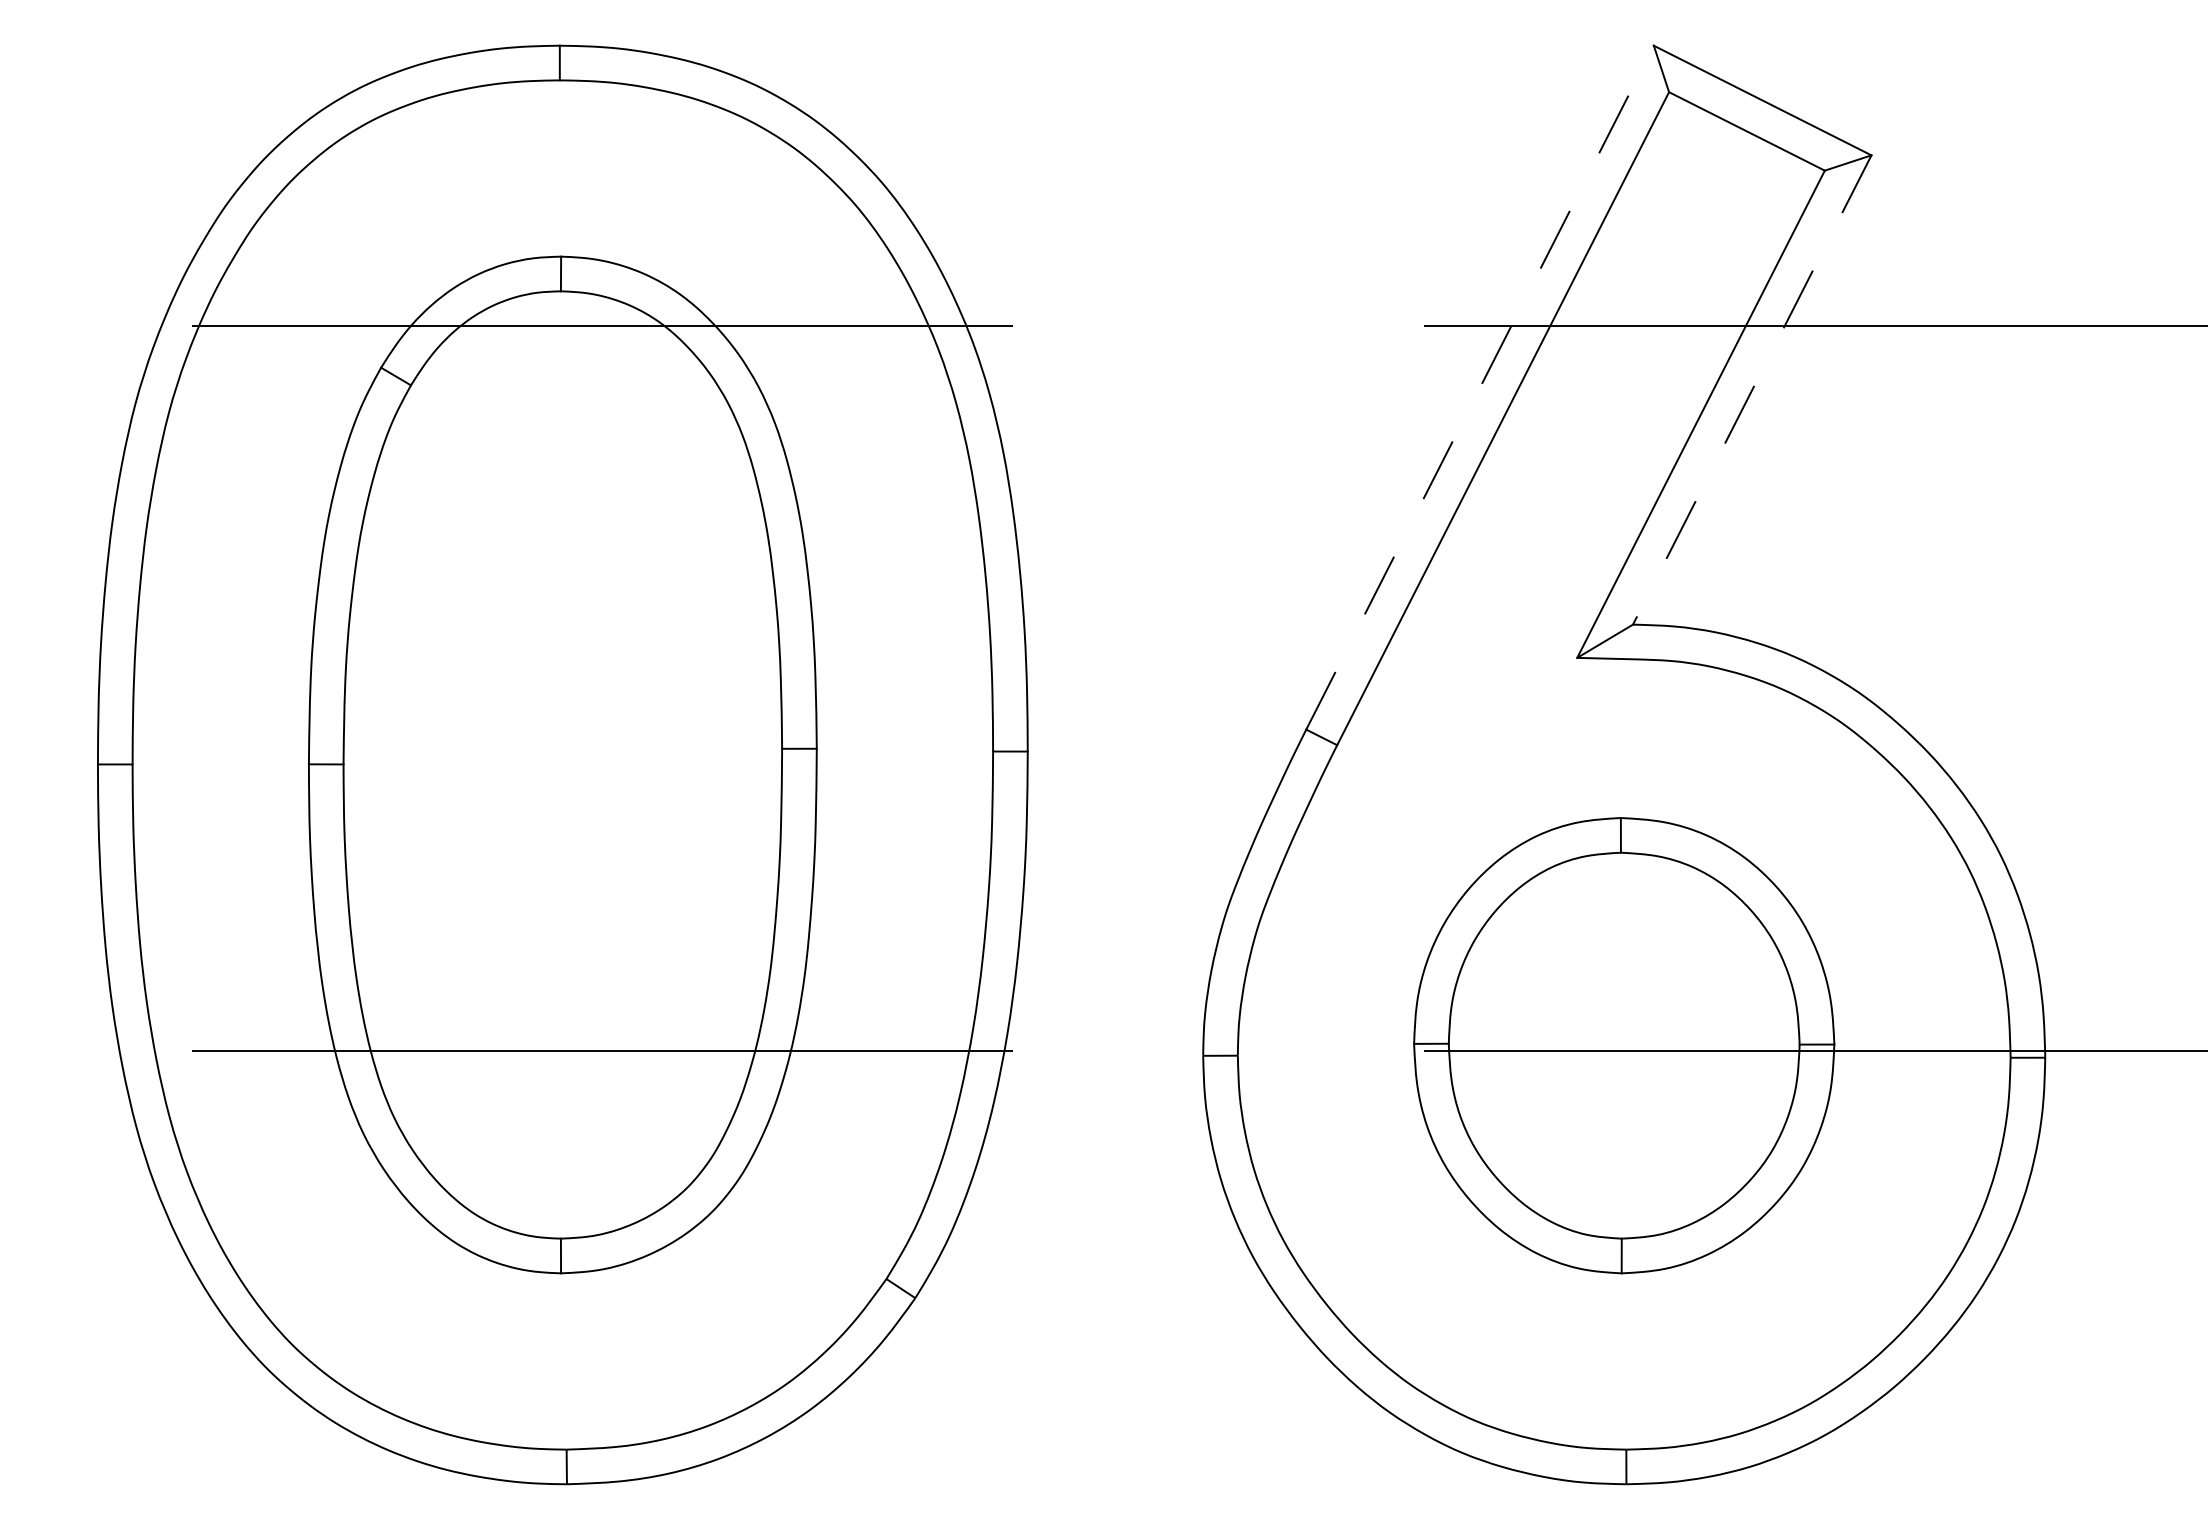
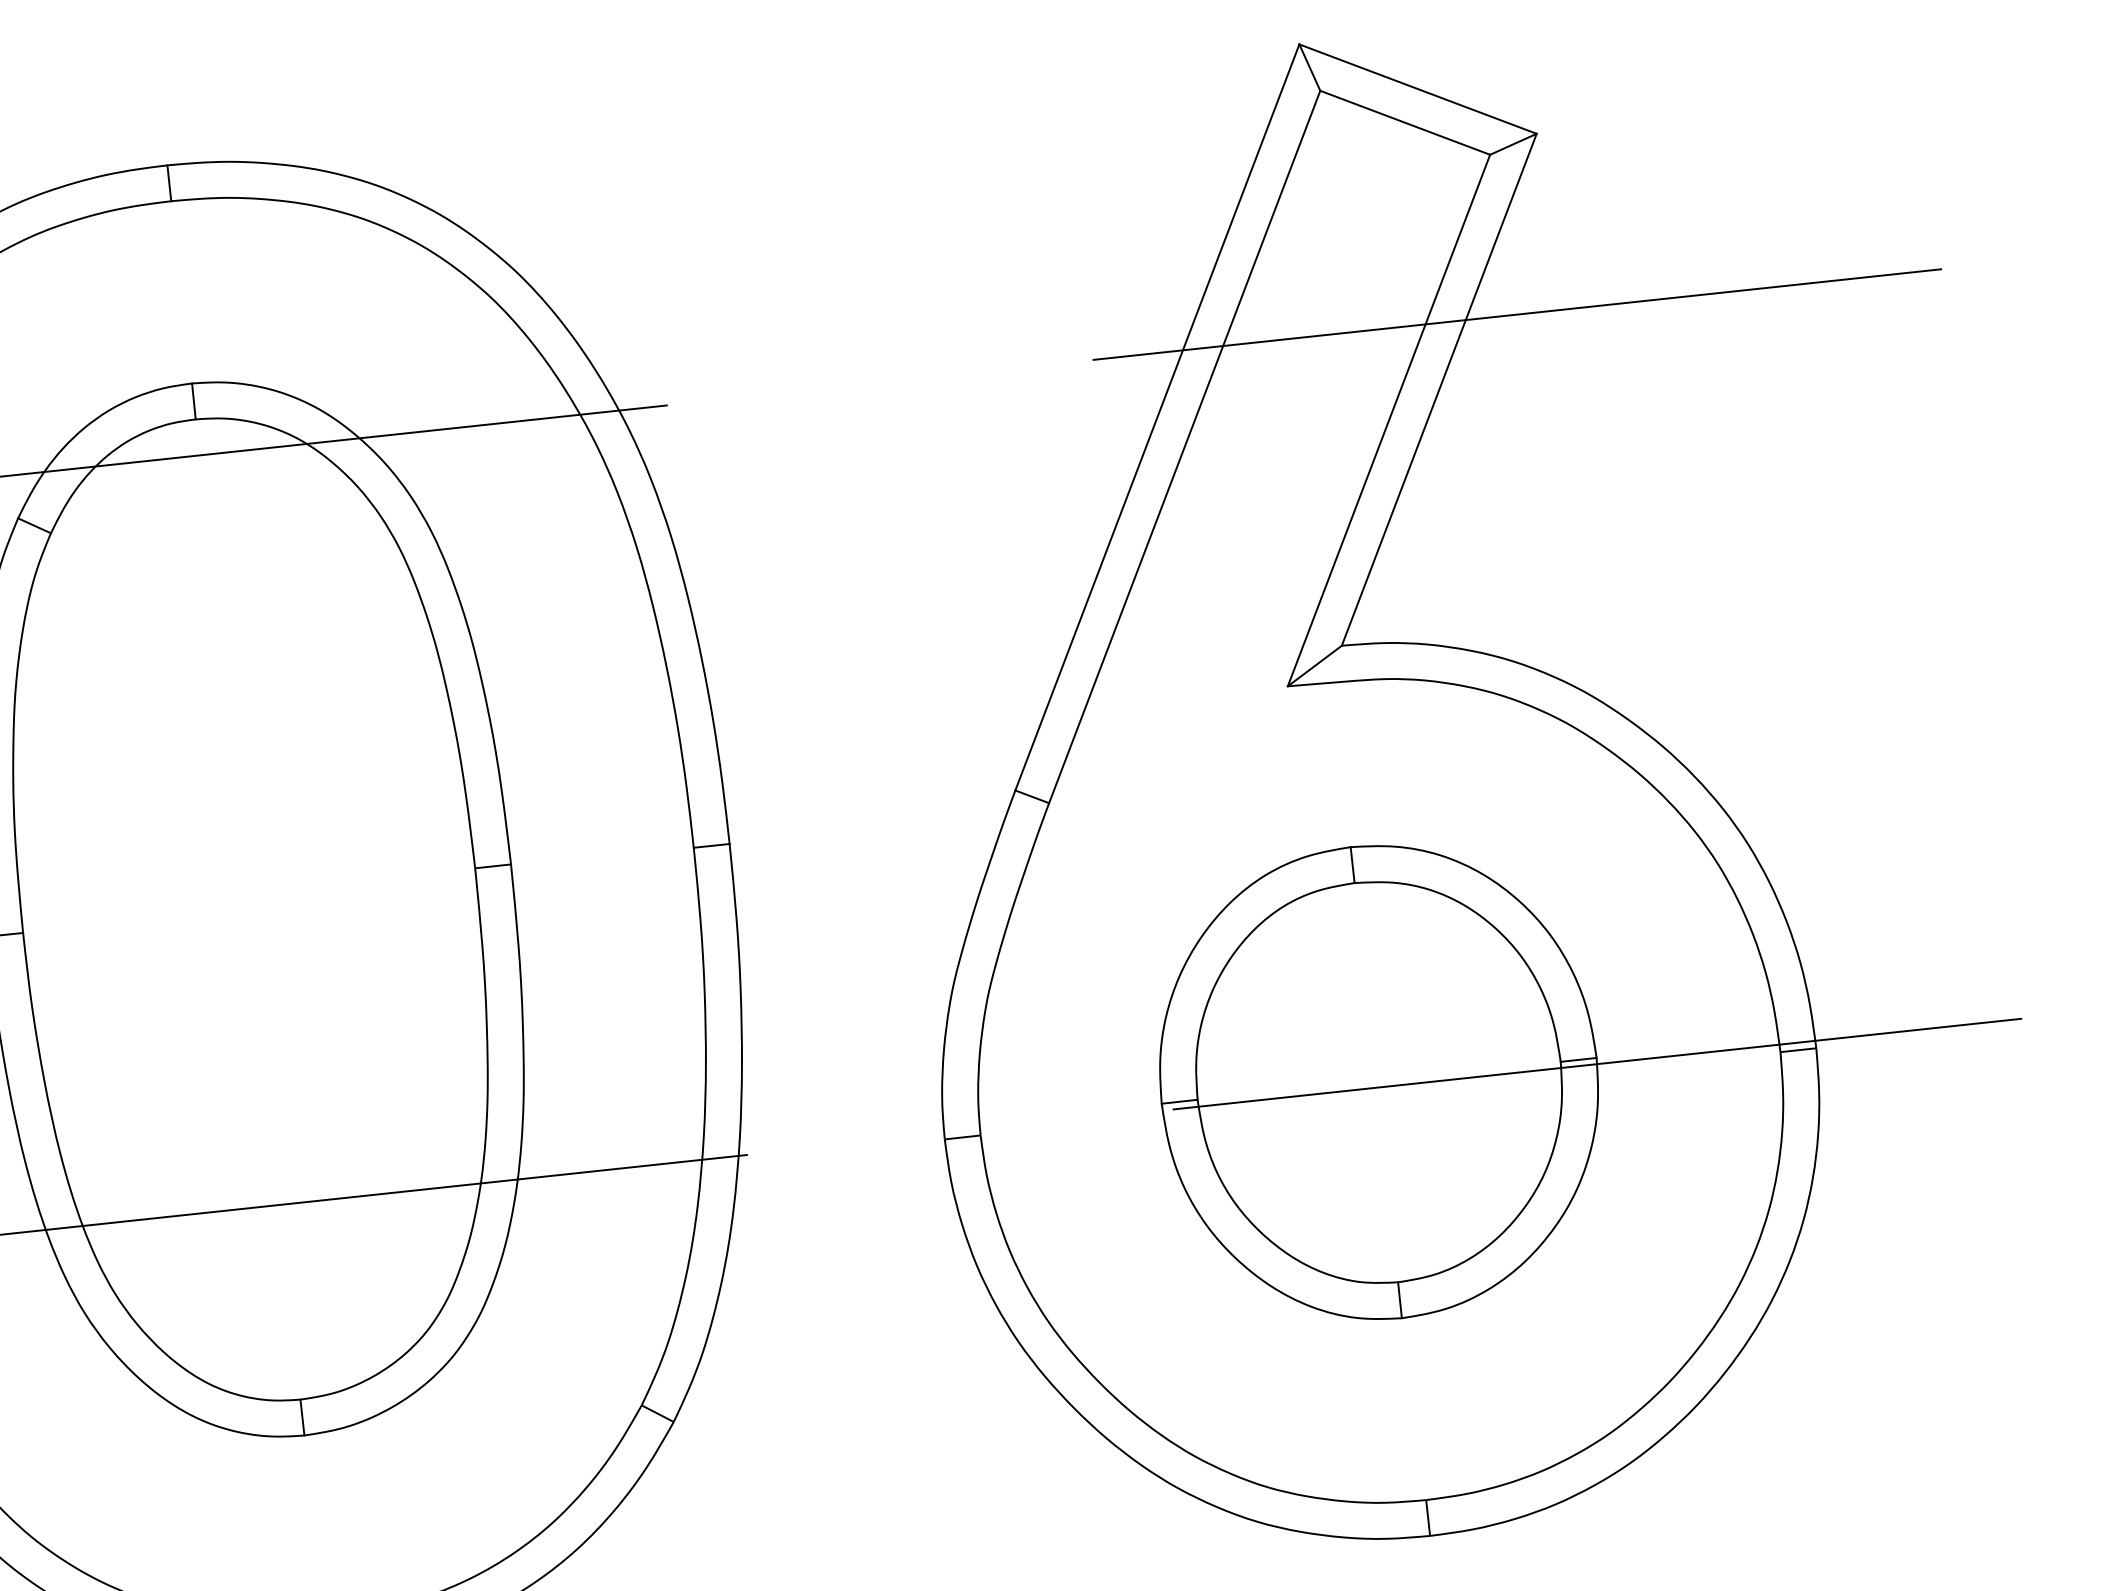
line: (1480, 387) -> (1157, 417), dashed -> solid
line: (1752, 390) -> (1439, 390), dashed -> solid

